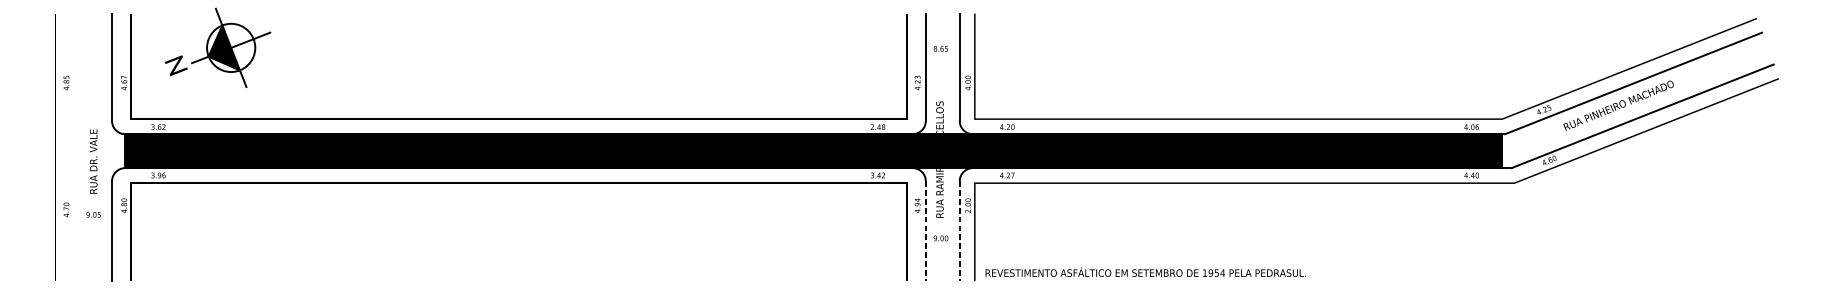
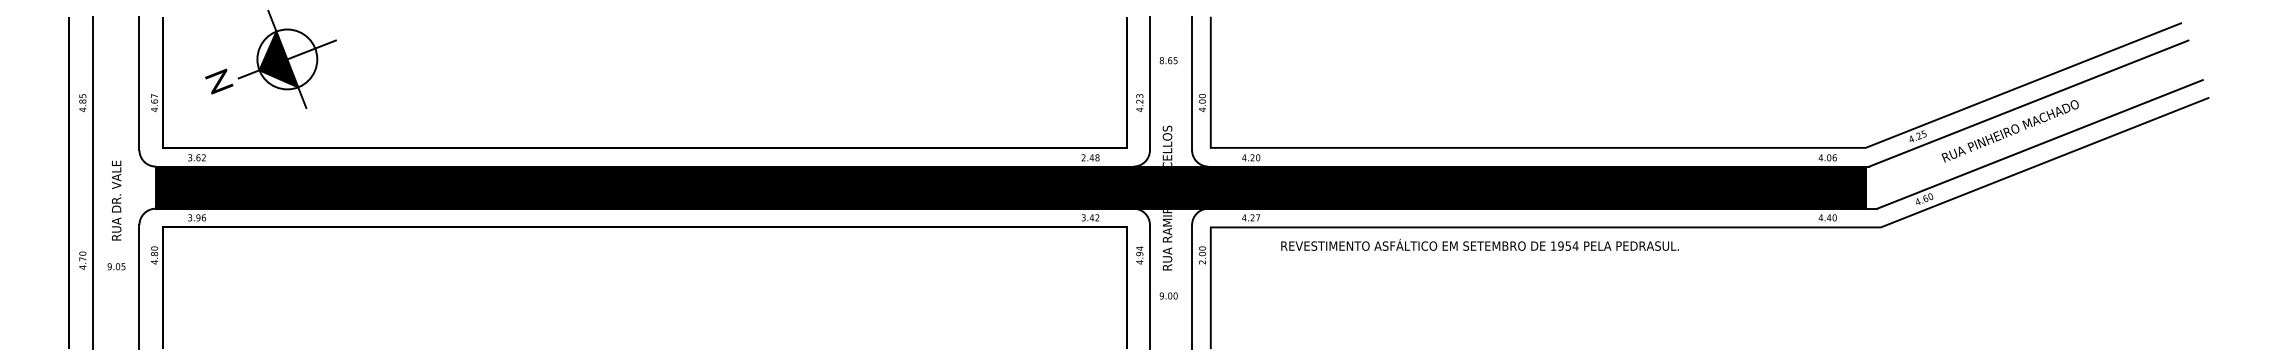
line: (74, 147) -> (92, 182), added
line: (925, 231) -> (1149, 287), dashed -> solid
line: (960, 231) -> (1192, 287), dashed -> solid
text: (1145, 271) -> (1479, 244), moved

